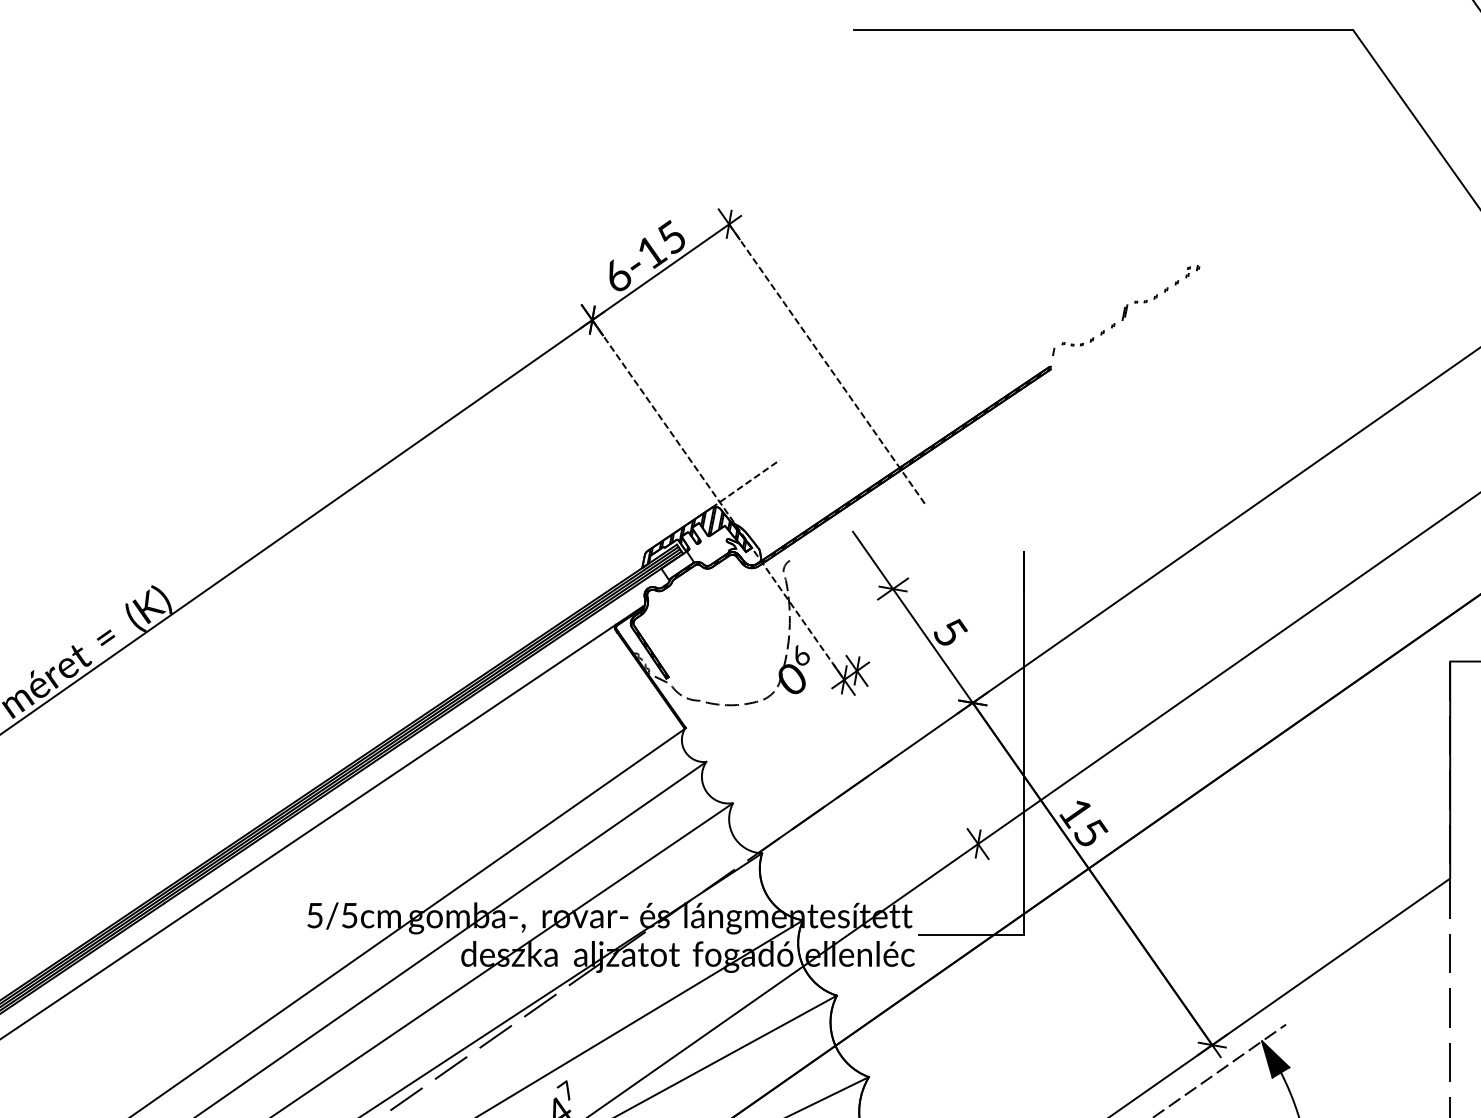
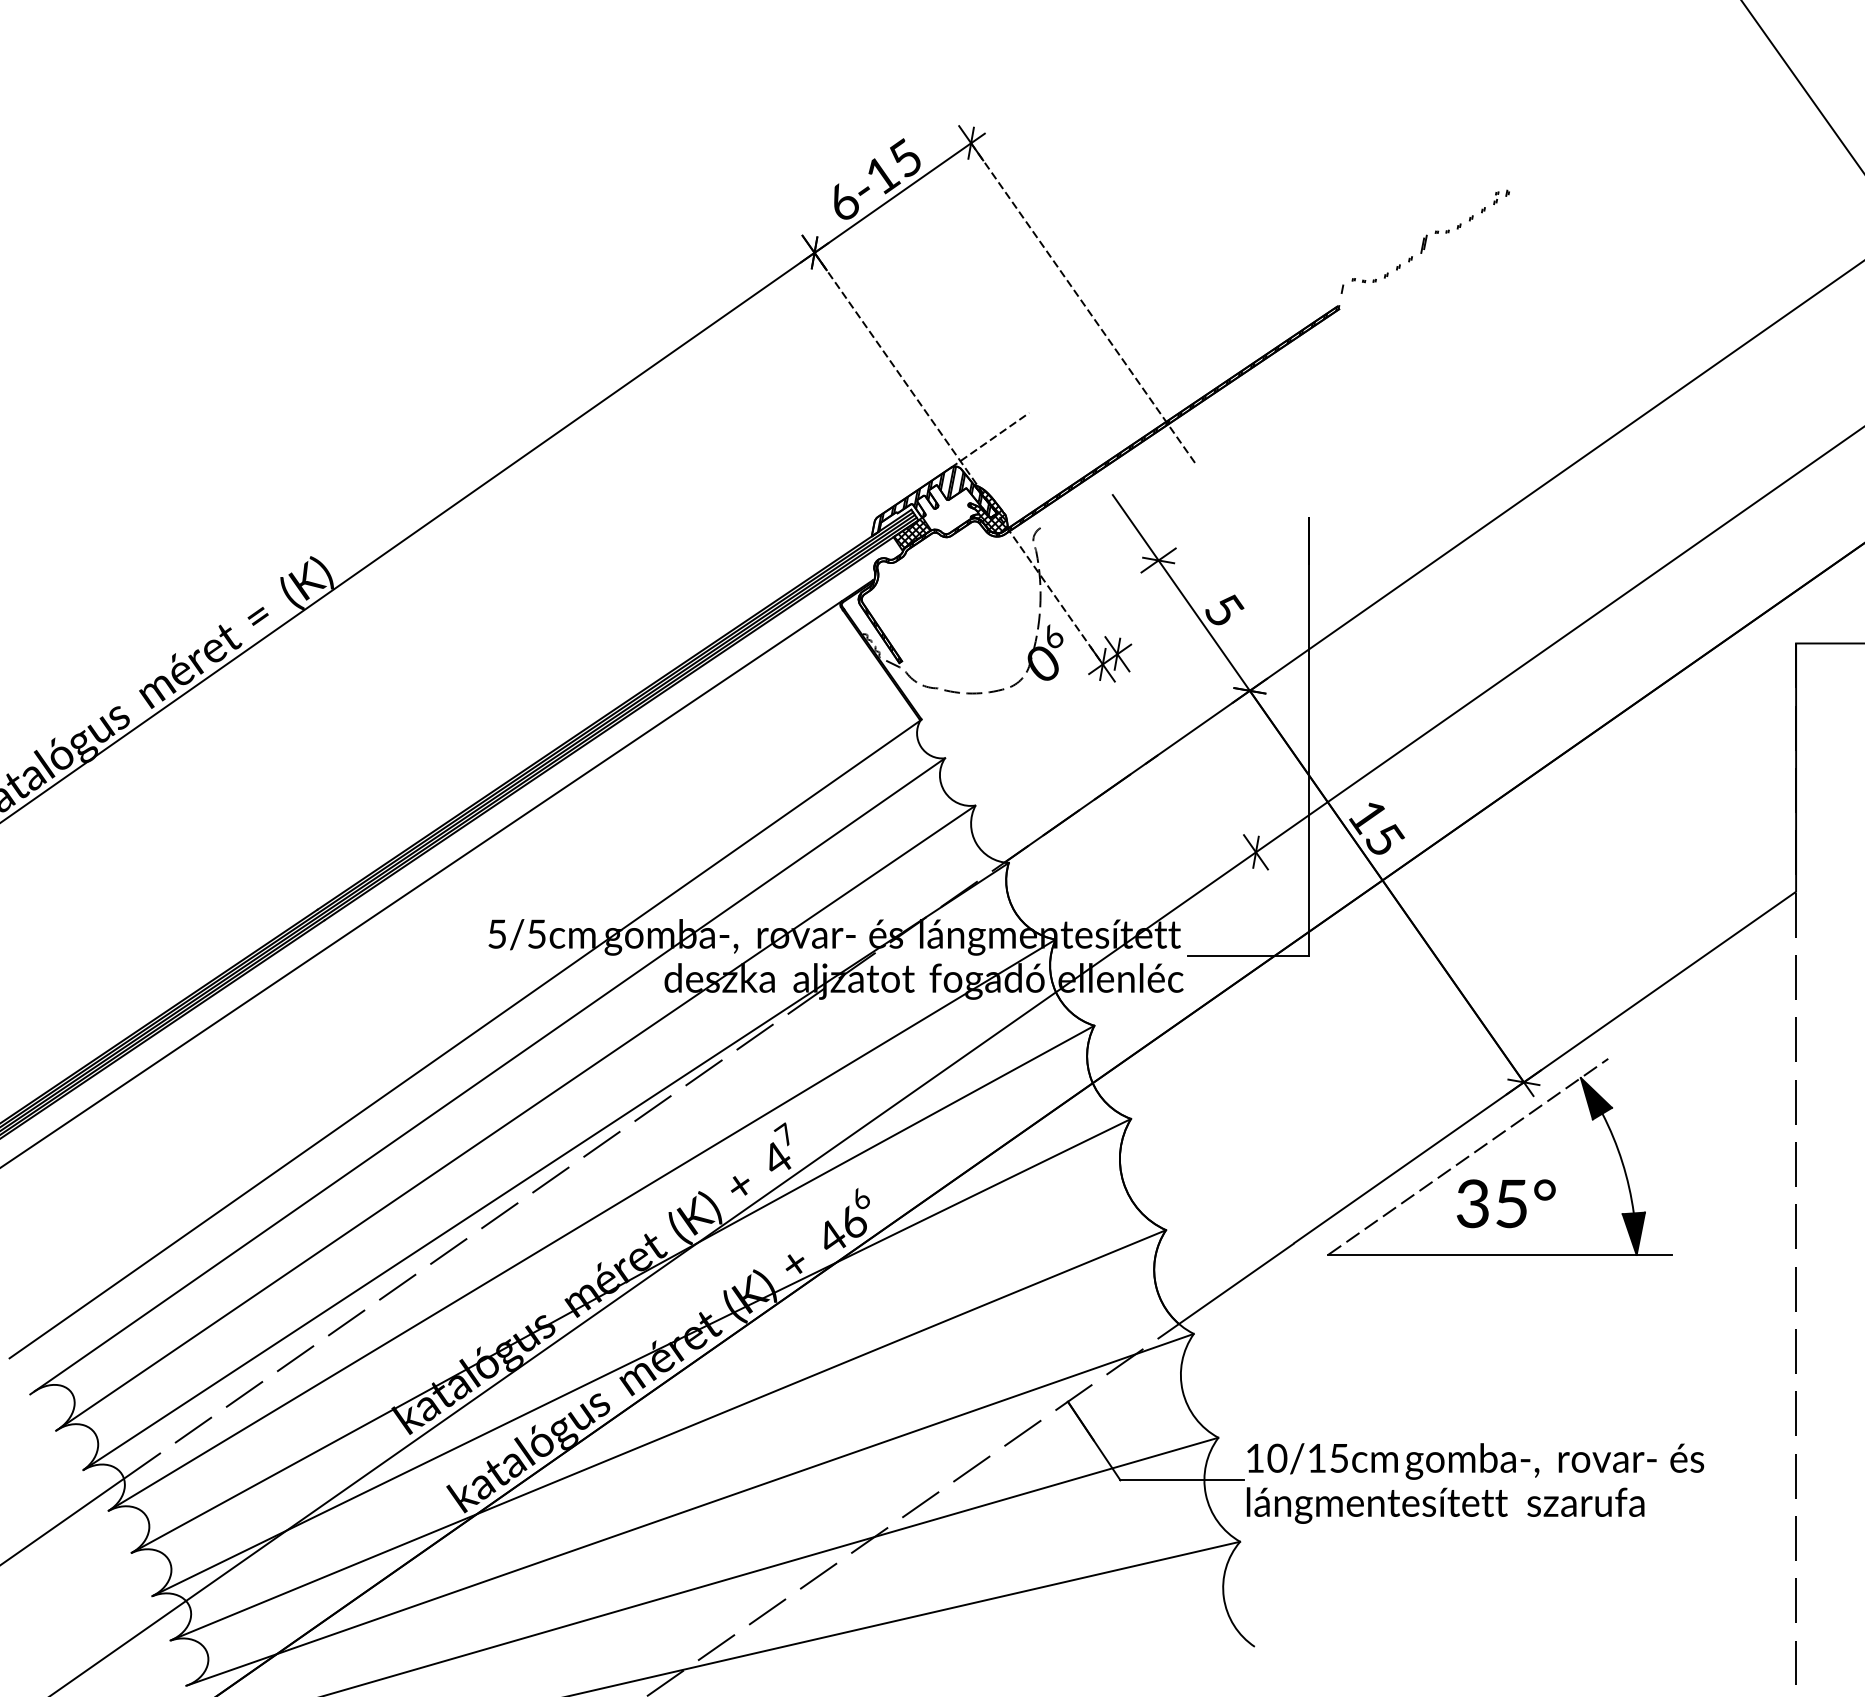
hatch: (743, 544) -> (987, 509), added
hatch: (677, 565) -> (911, 533), added

